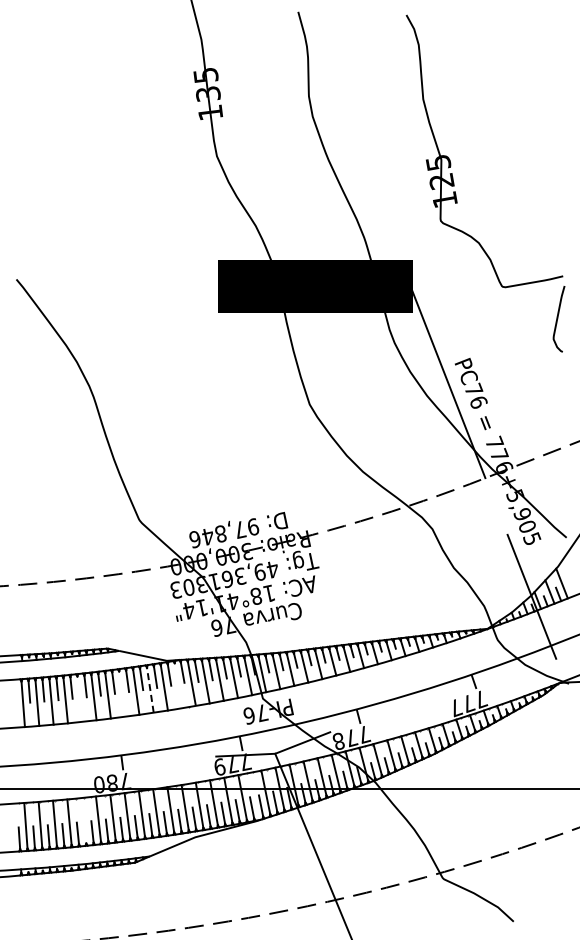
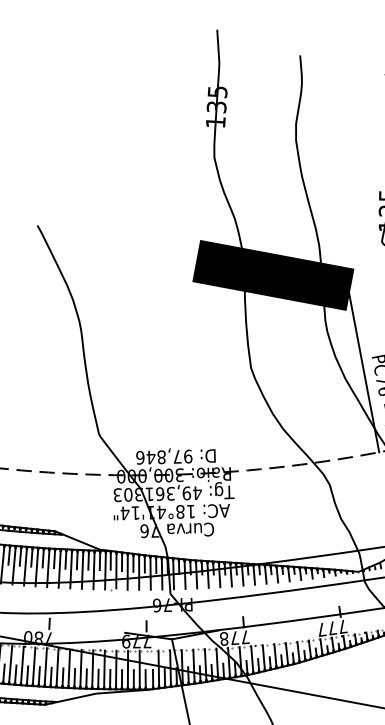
line: (178, 685) -> (105, 570), added
line: (150, 690) -> (82, 570), dashed -> solid
line: (122, 693) -> (60, 568), added
line: (79, 698) -> (25, 566), added
line: (83, 820) -> (10, 663), added

